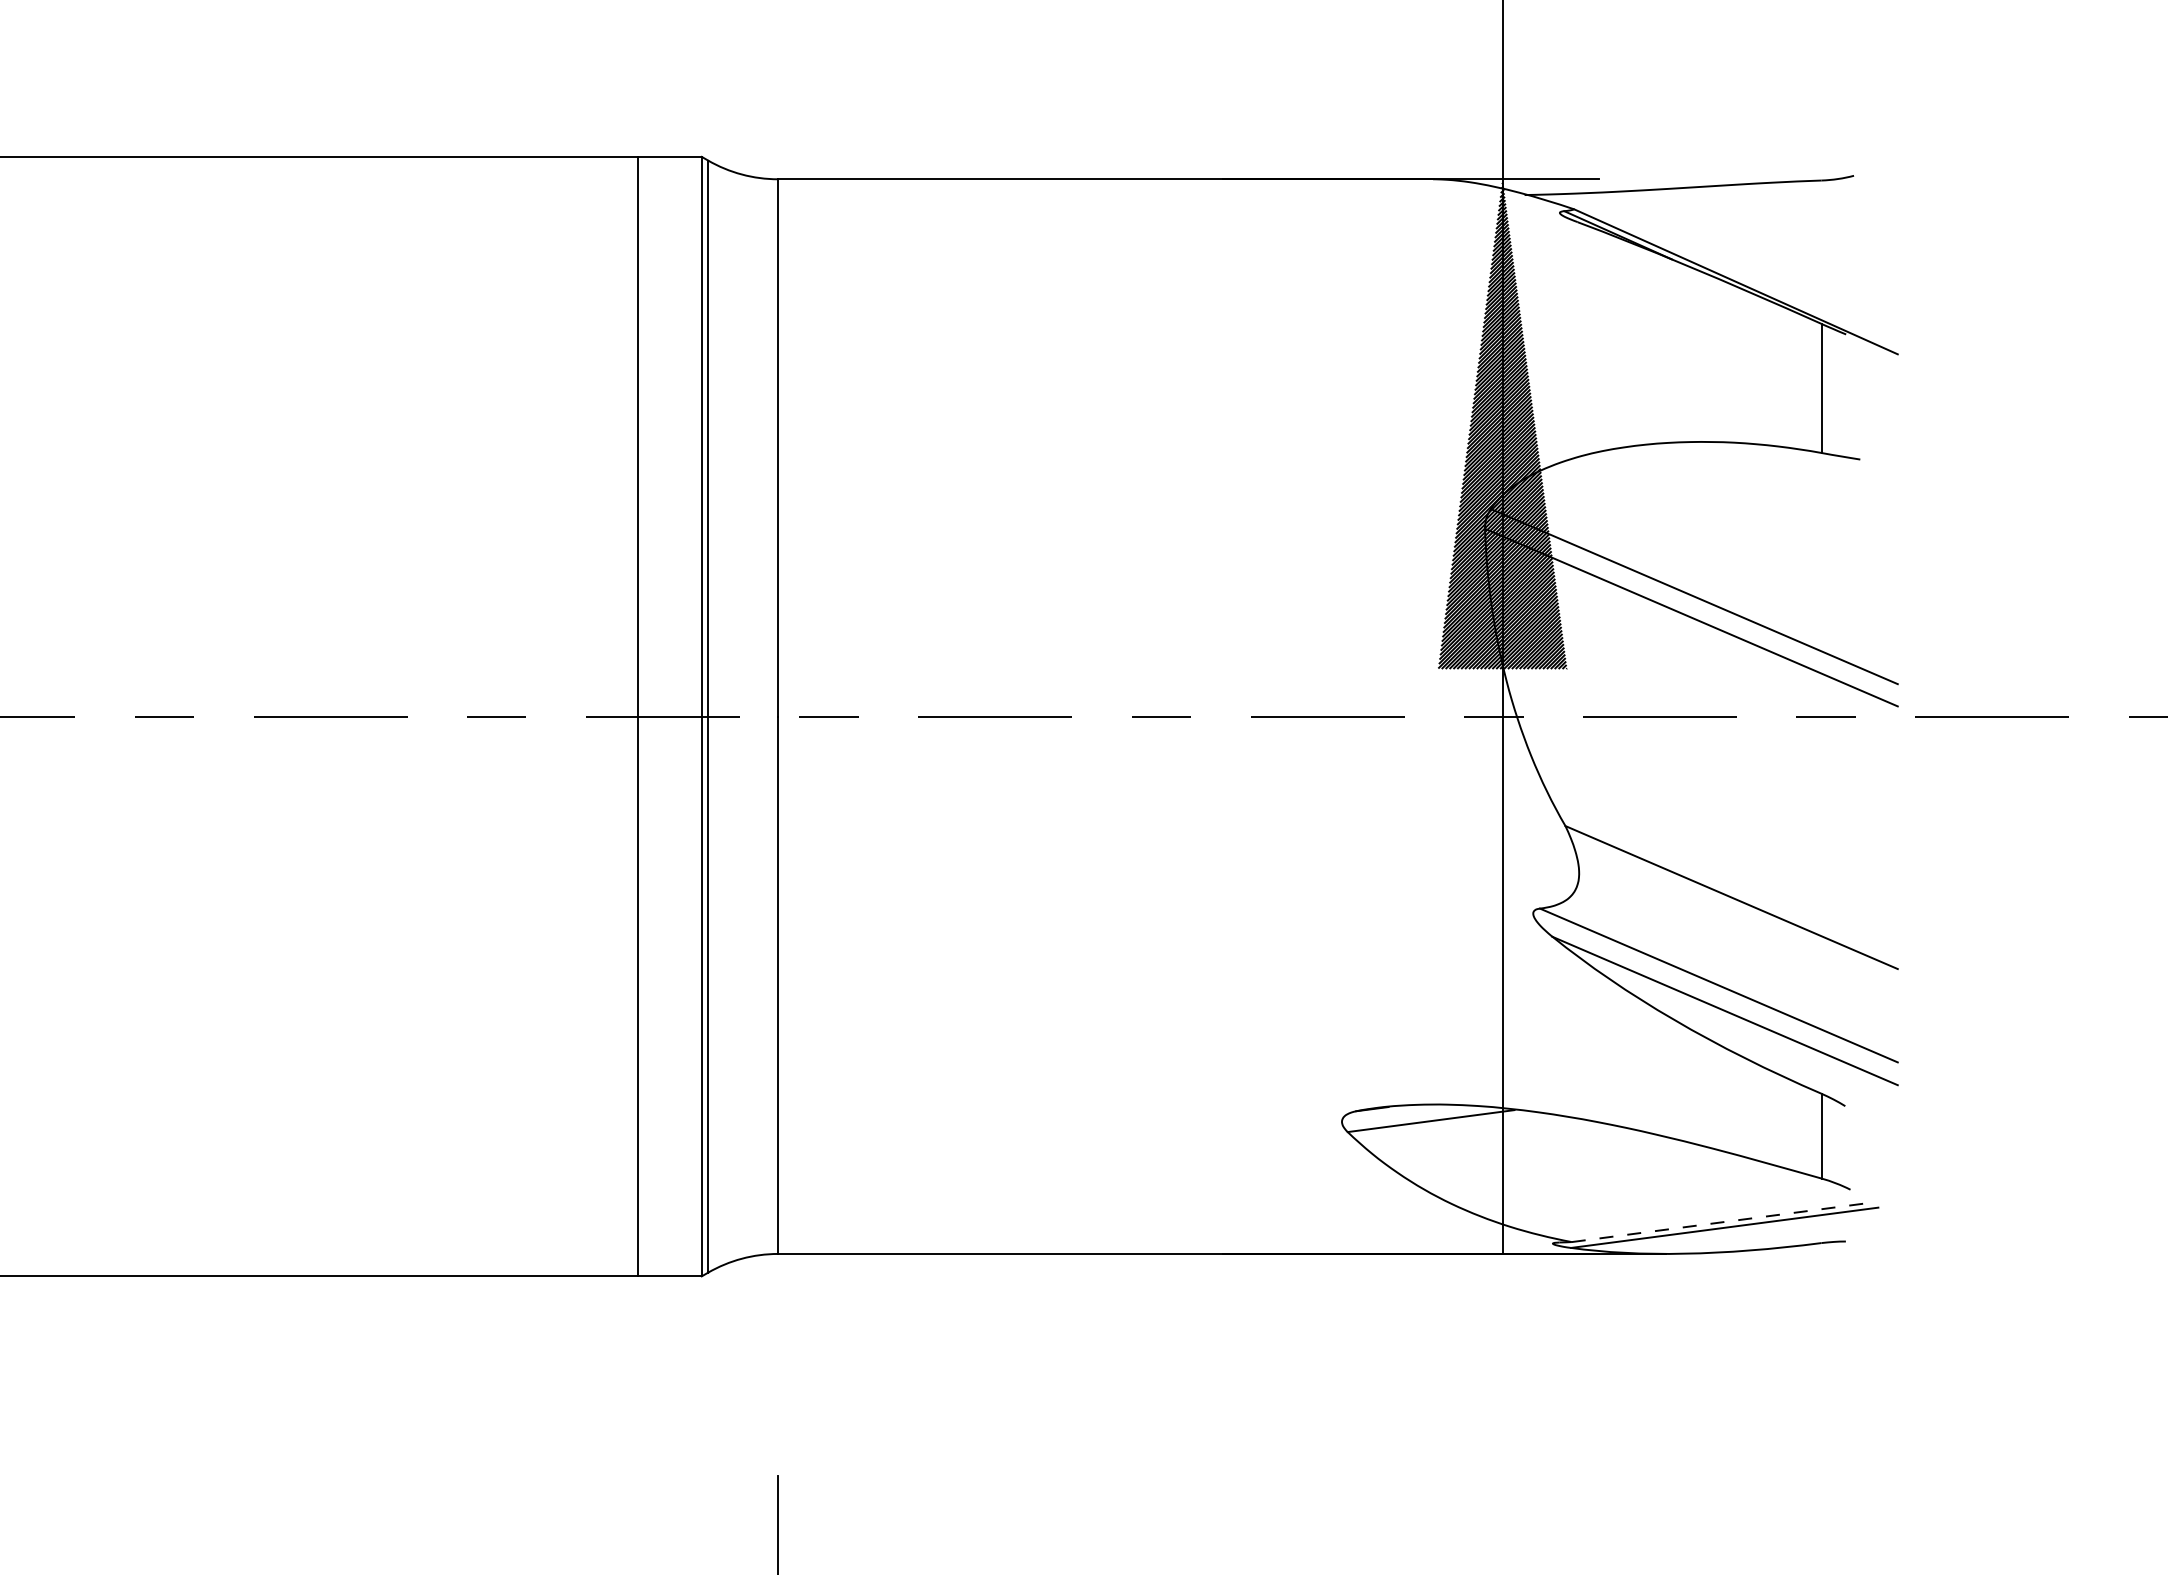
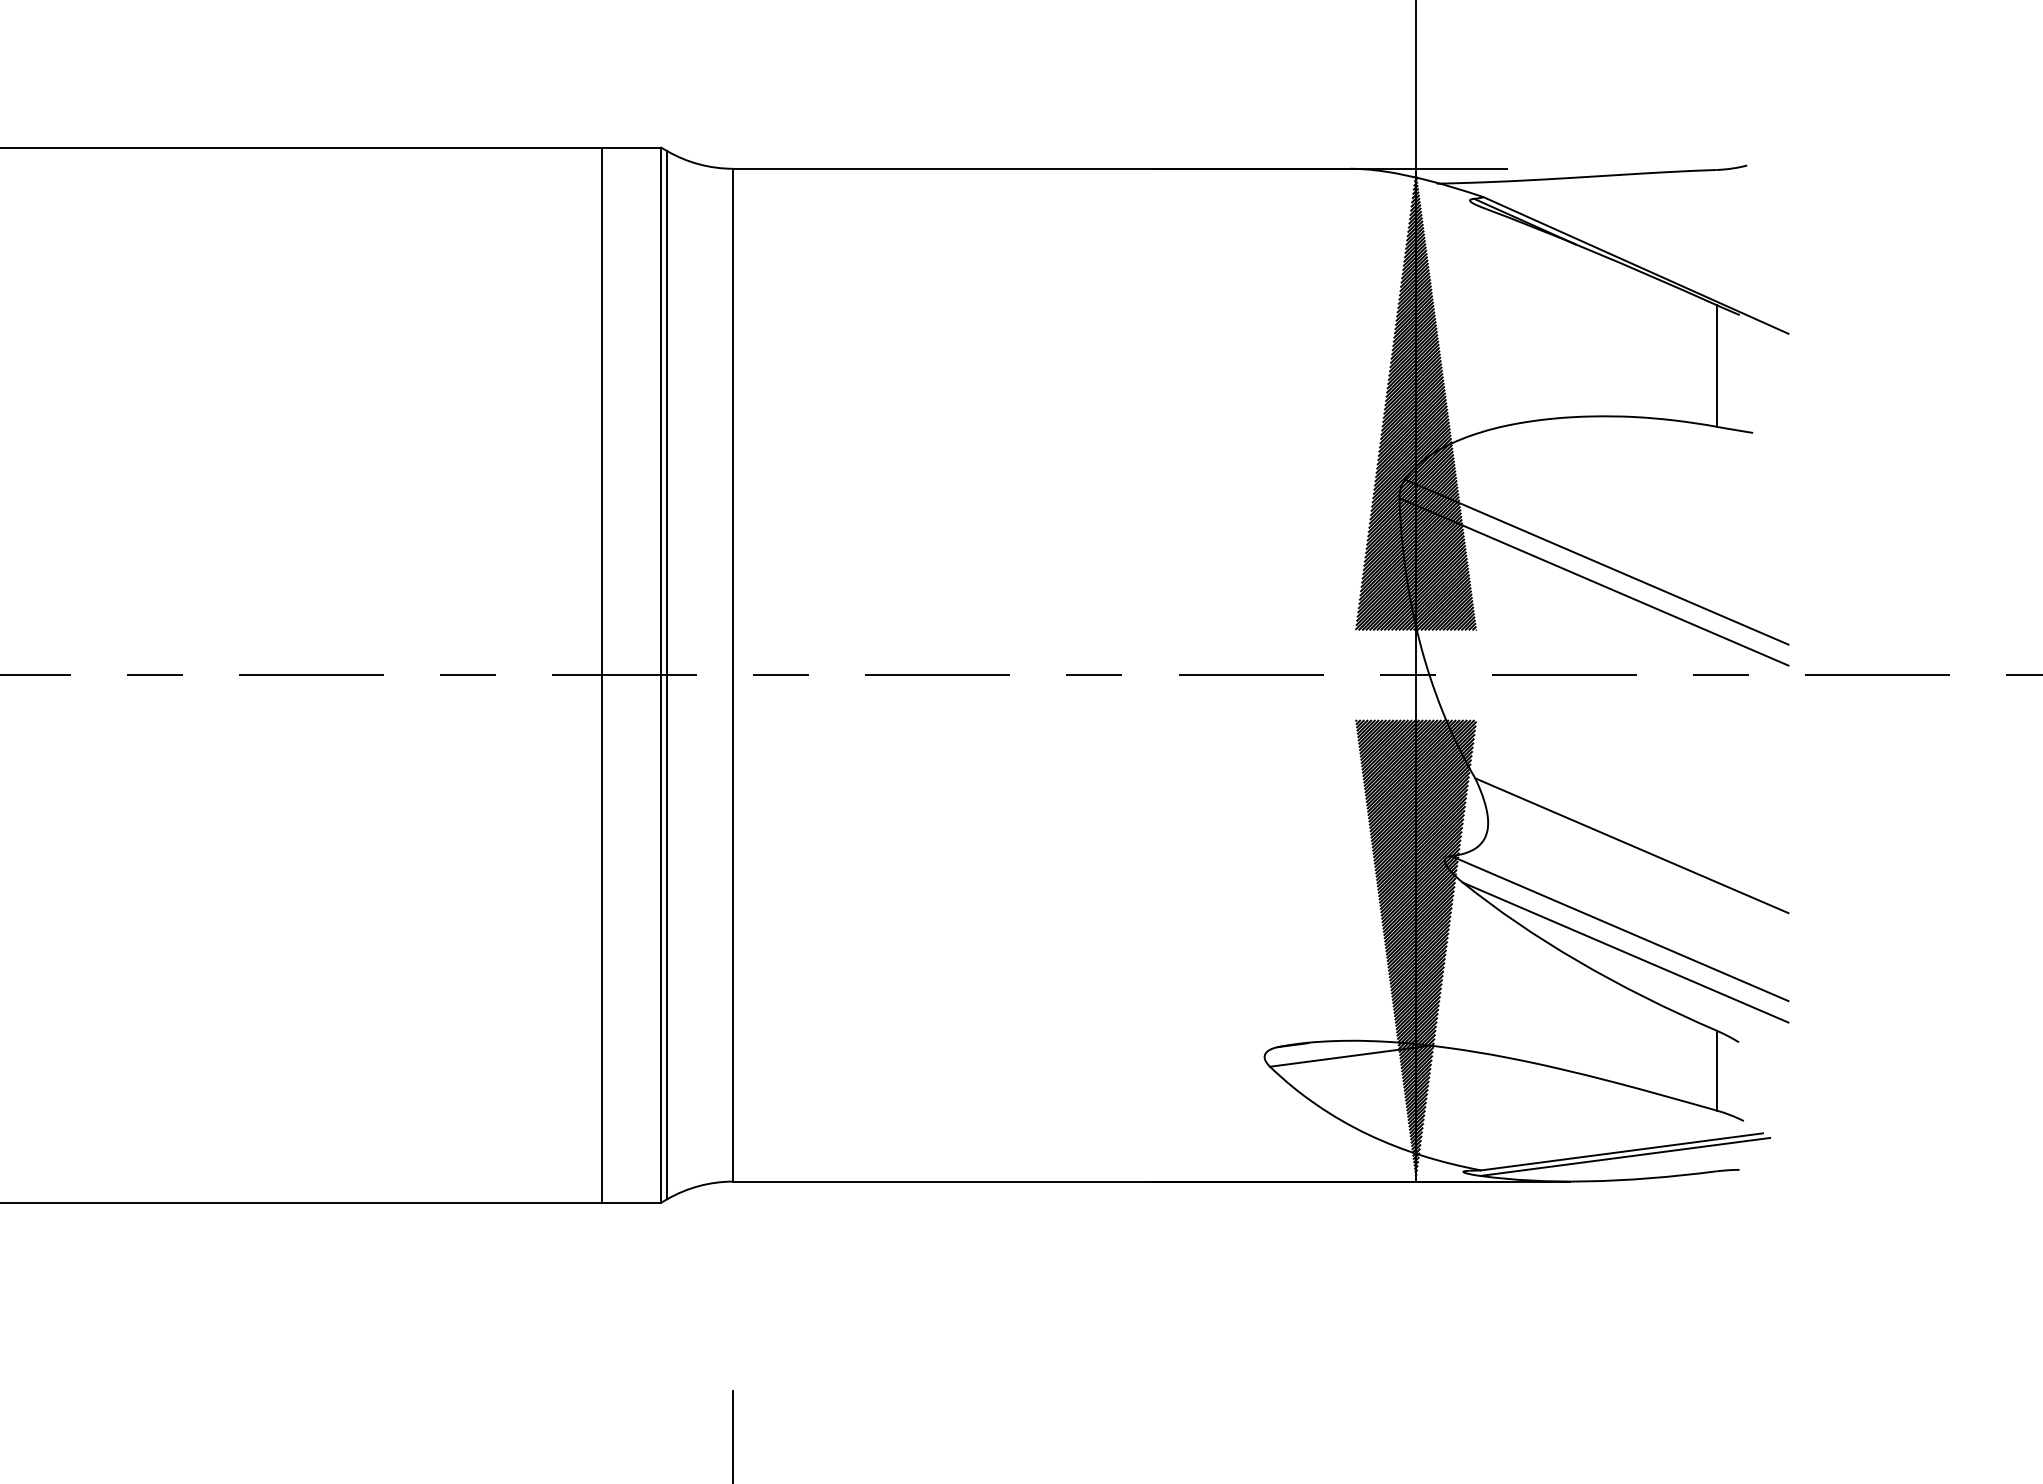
hatch: (1502, 1007) -> (1415, 949), added
line: (1721, 1222) -> (1622, 1151), dashed -> solid

